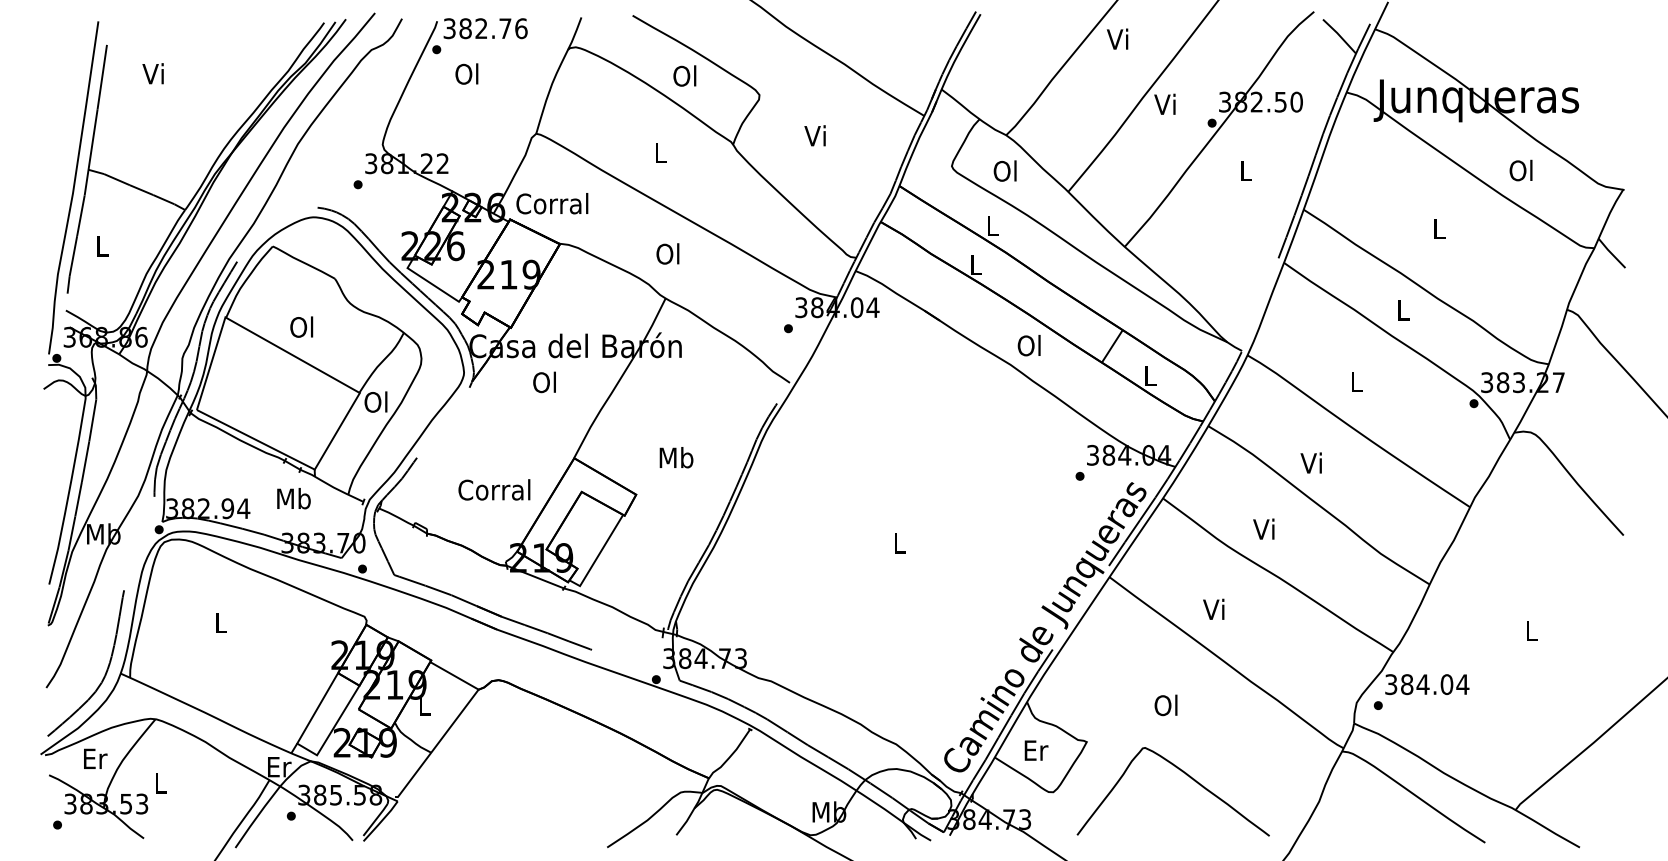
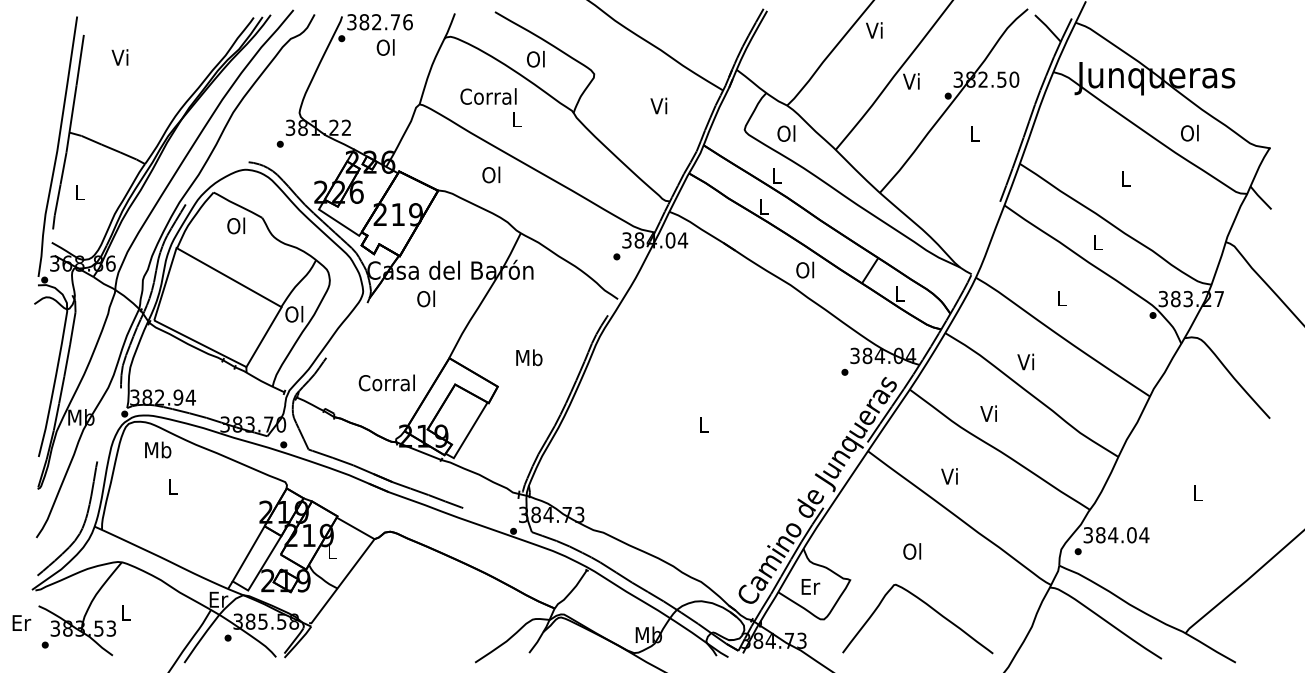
text: (466, 73) -> (385, 47), moved
text: (814, 135) -> (658, 105), moved
text: (552, 203) -> (488, 96), moved
text: (667, 253) -> (490, 174), moved
text: (301, 326) -> (236, 225), moved
text: (293, 498) -> (157, 449), moved
text: (95, 758) -> (21, 622), moved

